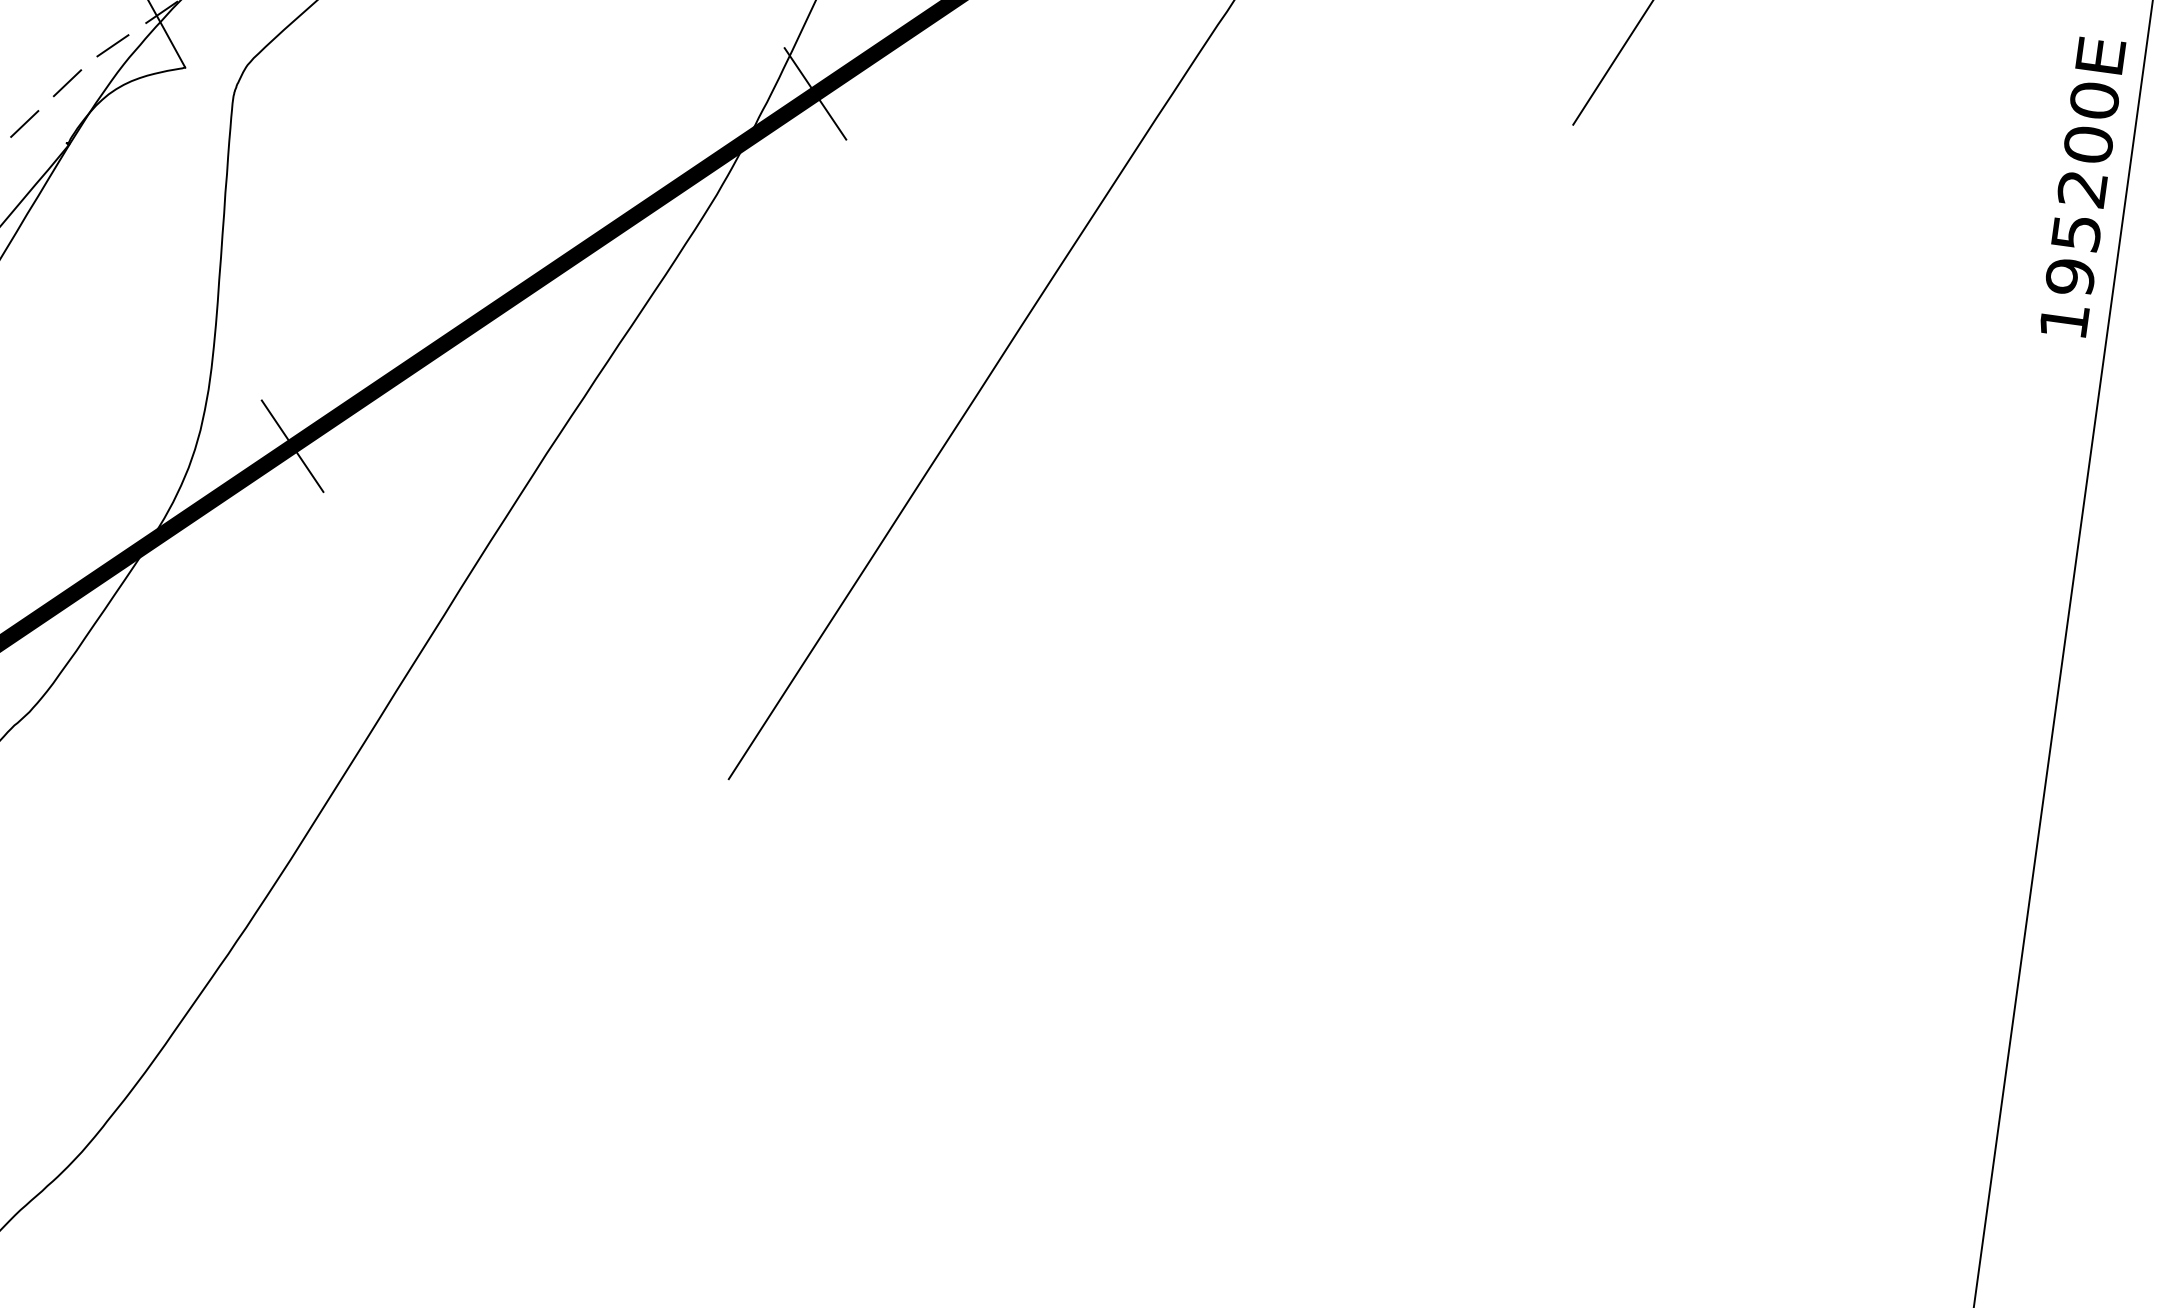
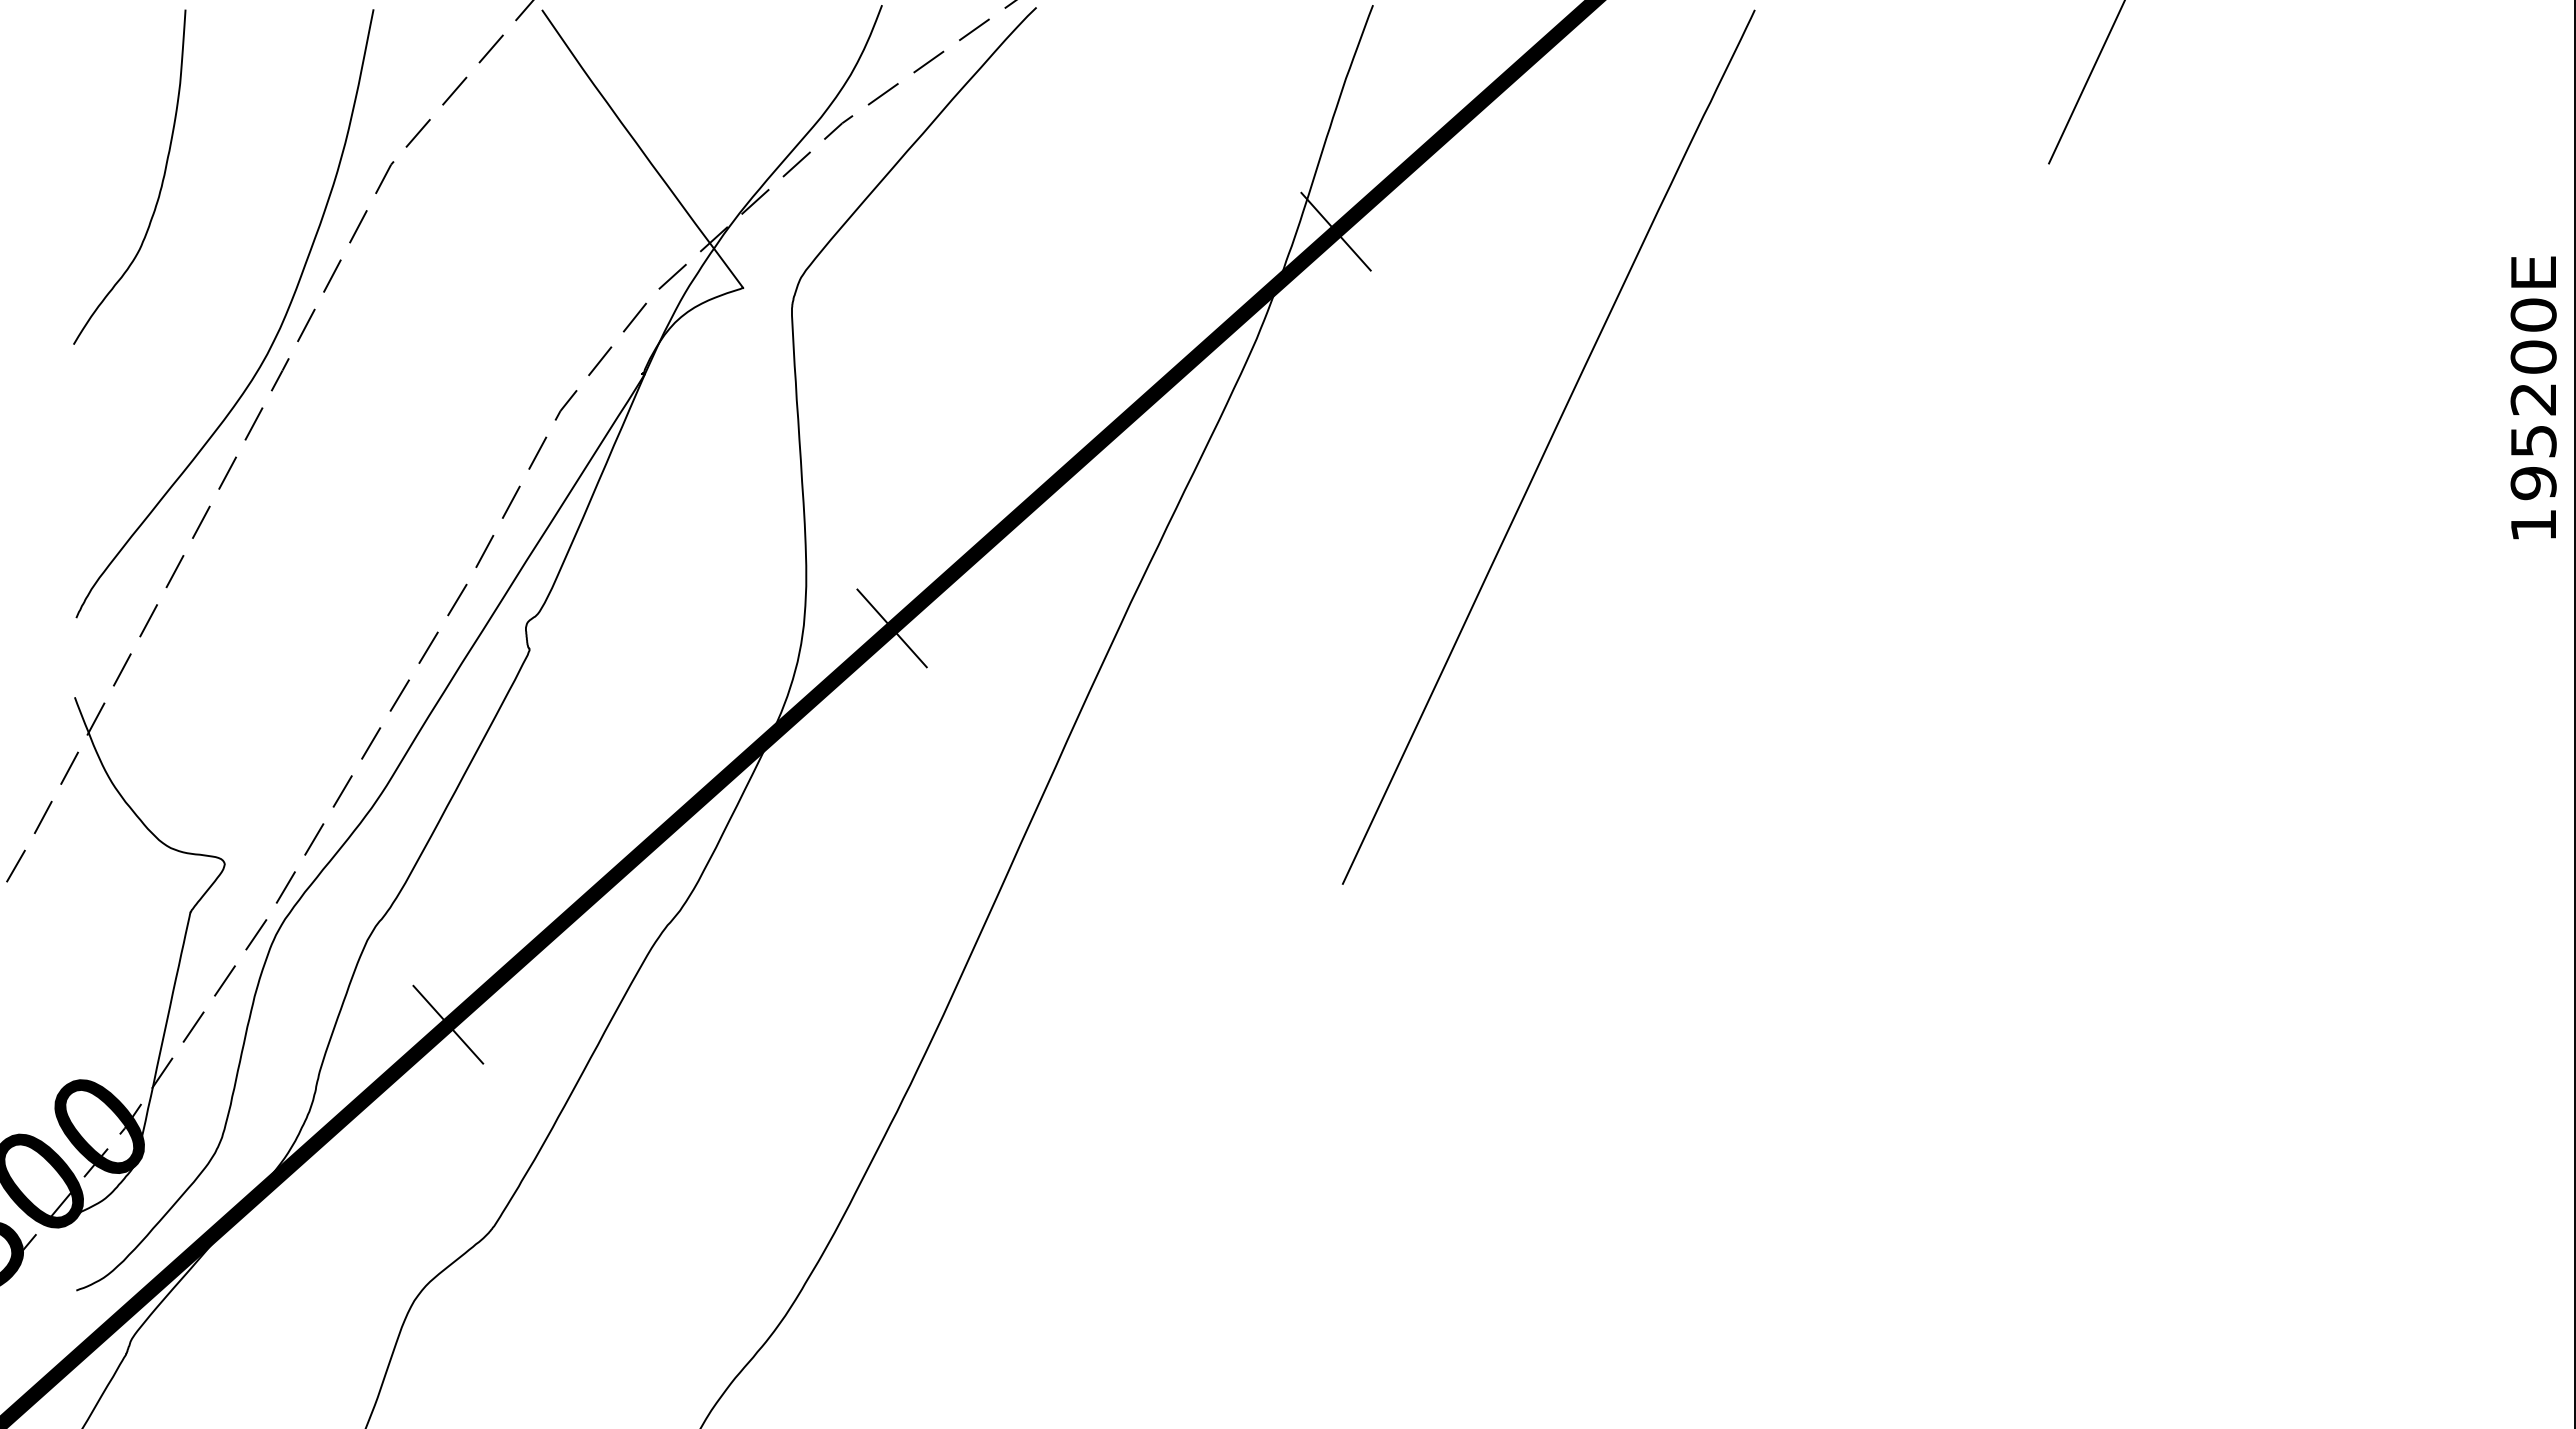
text: (2082, 187) -> (2533, 397), moved

